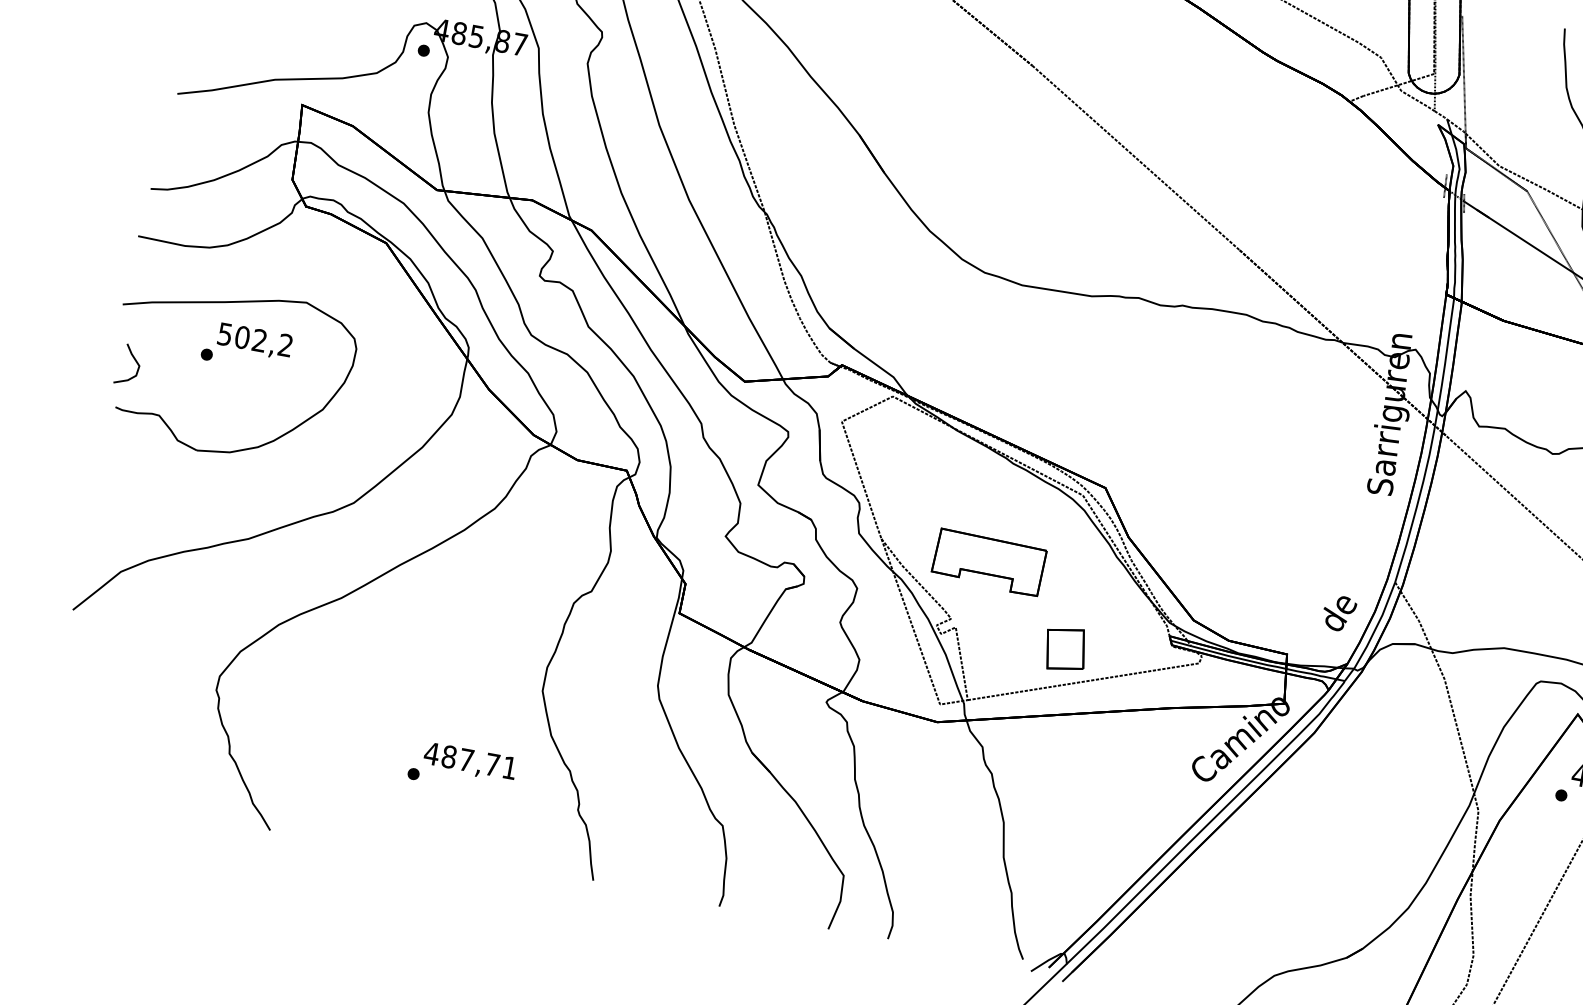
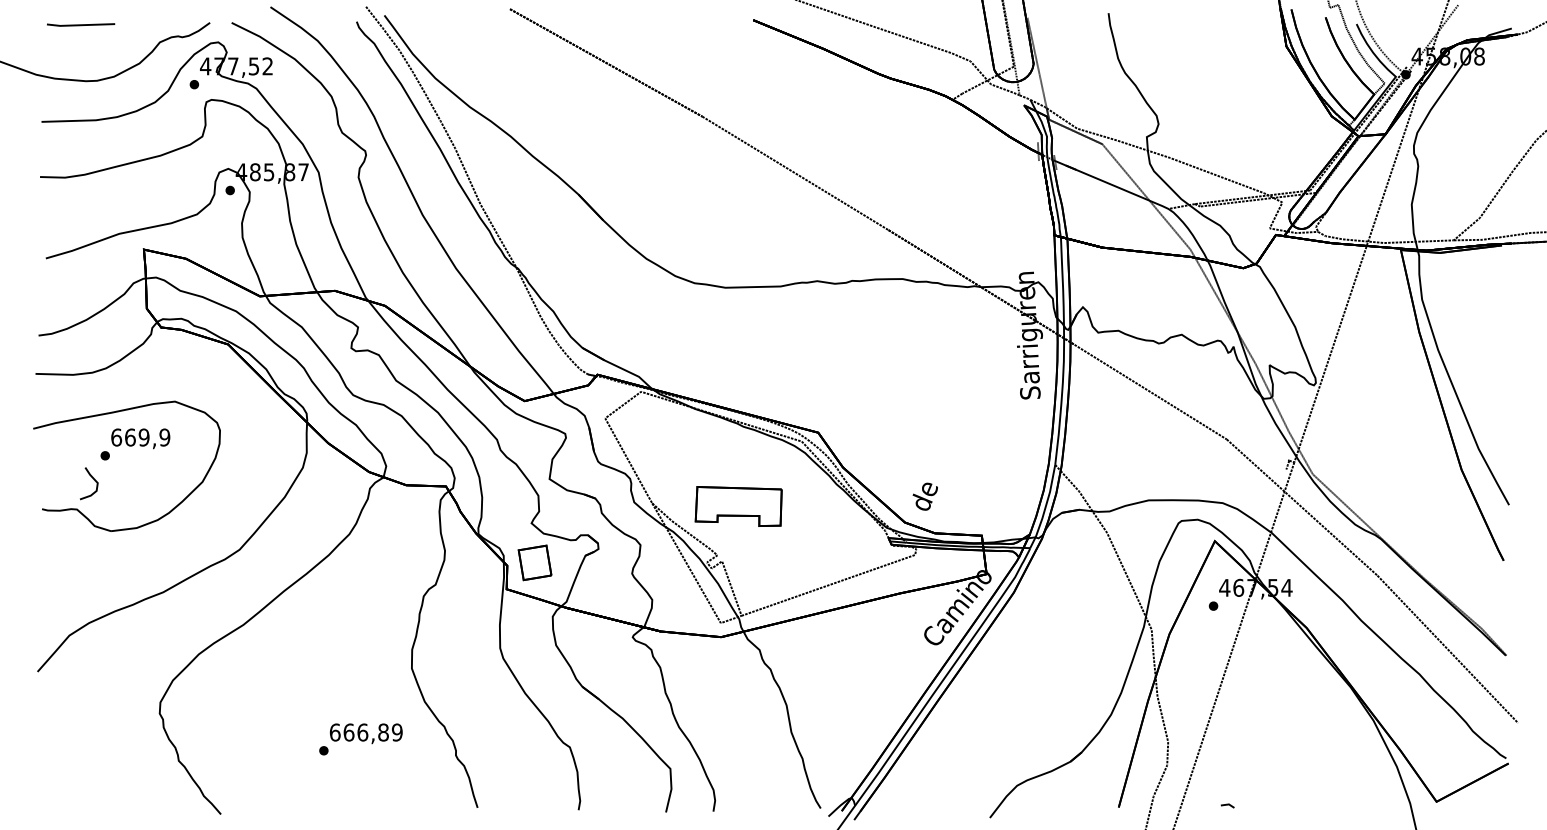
text: (255, 339) -> (140, 437), 502,2 -> 669,9
curve: (134, 360) -> (93, 479), moved
text: (1338, 612) -> (924, 496), moved
part: (1065, 648) -> (534, 562), moved
text: (469, 760) -> (365, 732), 487,71 -> 666,89

